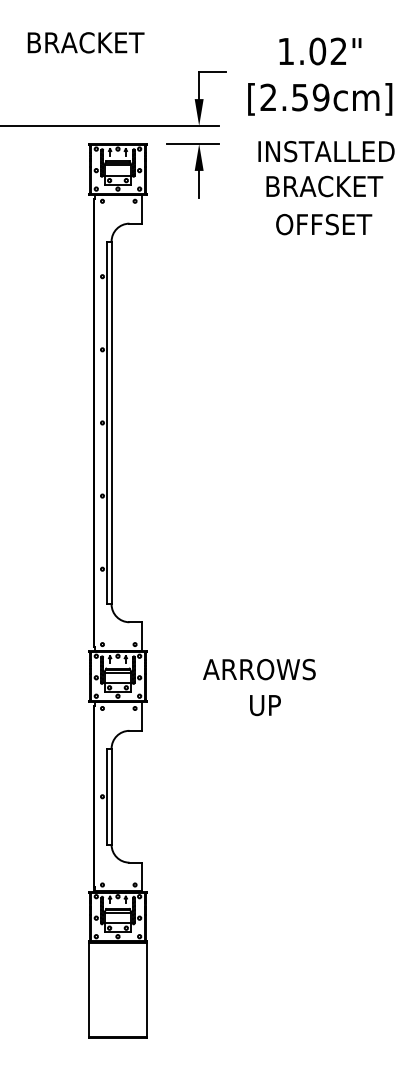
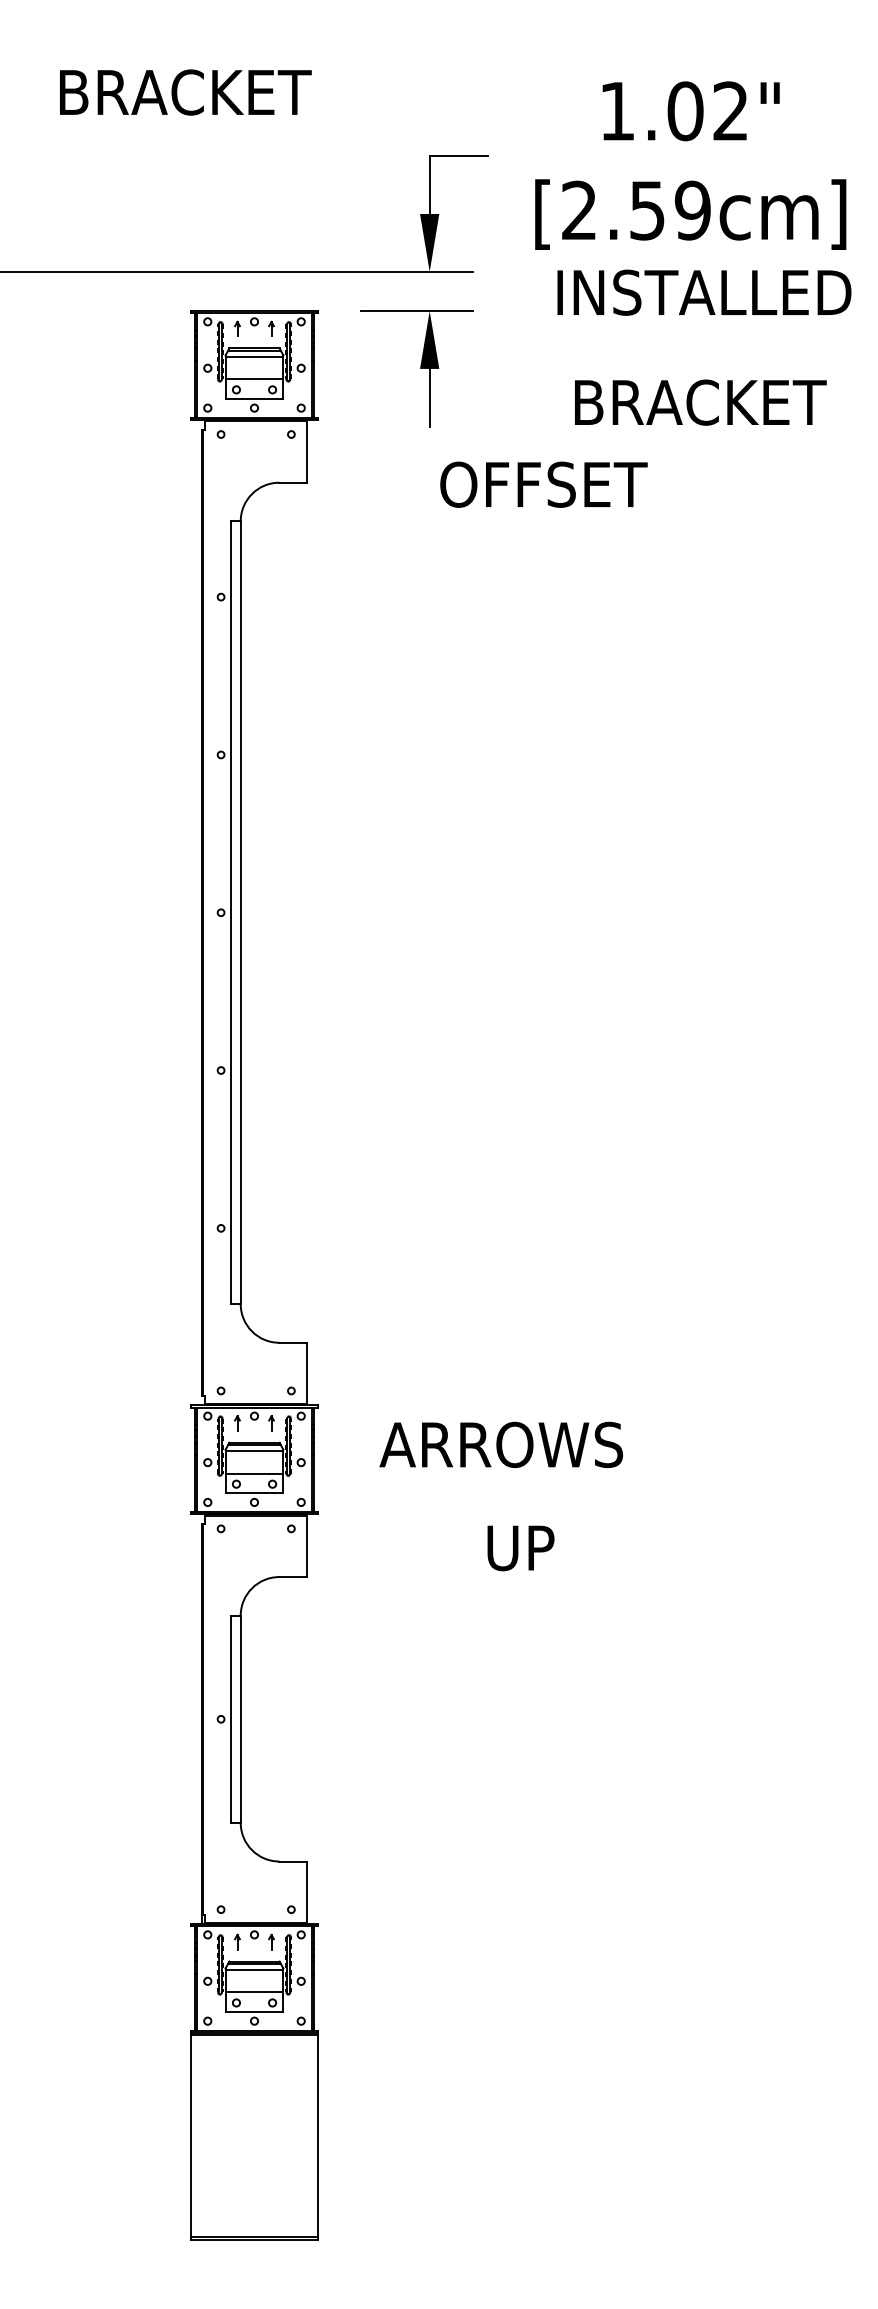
text: (326, 151) -> (704, 292), moved
text: (324, 224) -> (544, 484), moved
text: (259, 669) -> (501, 1444), moved
text: (265, 705) -> (520, 1548), moved

